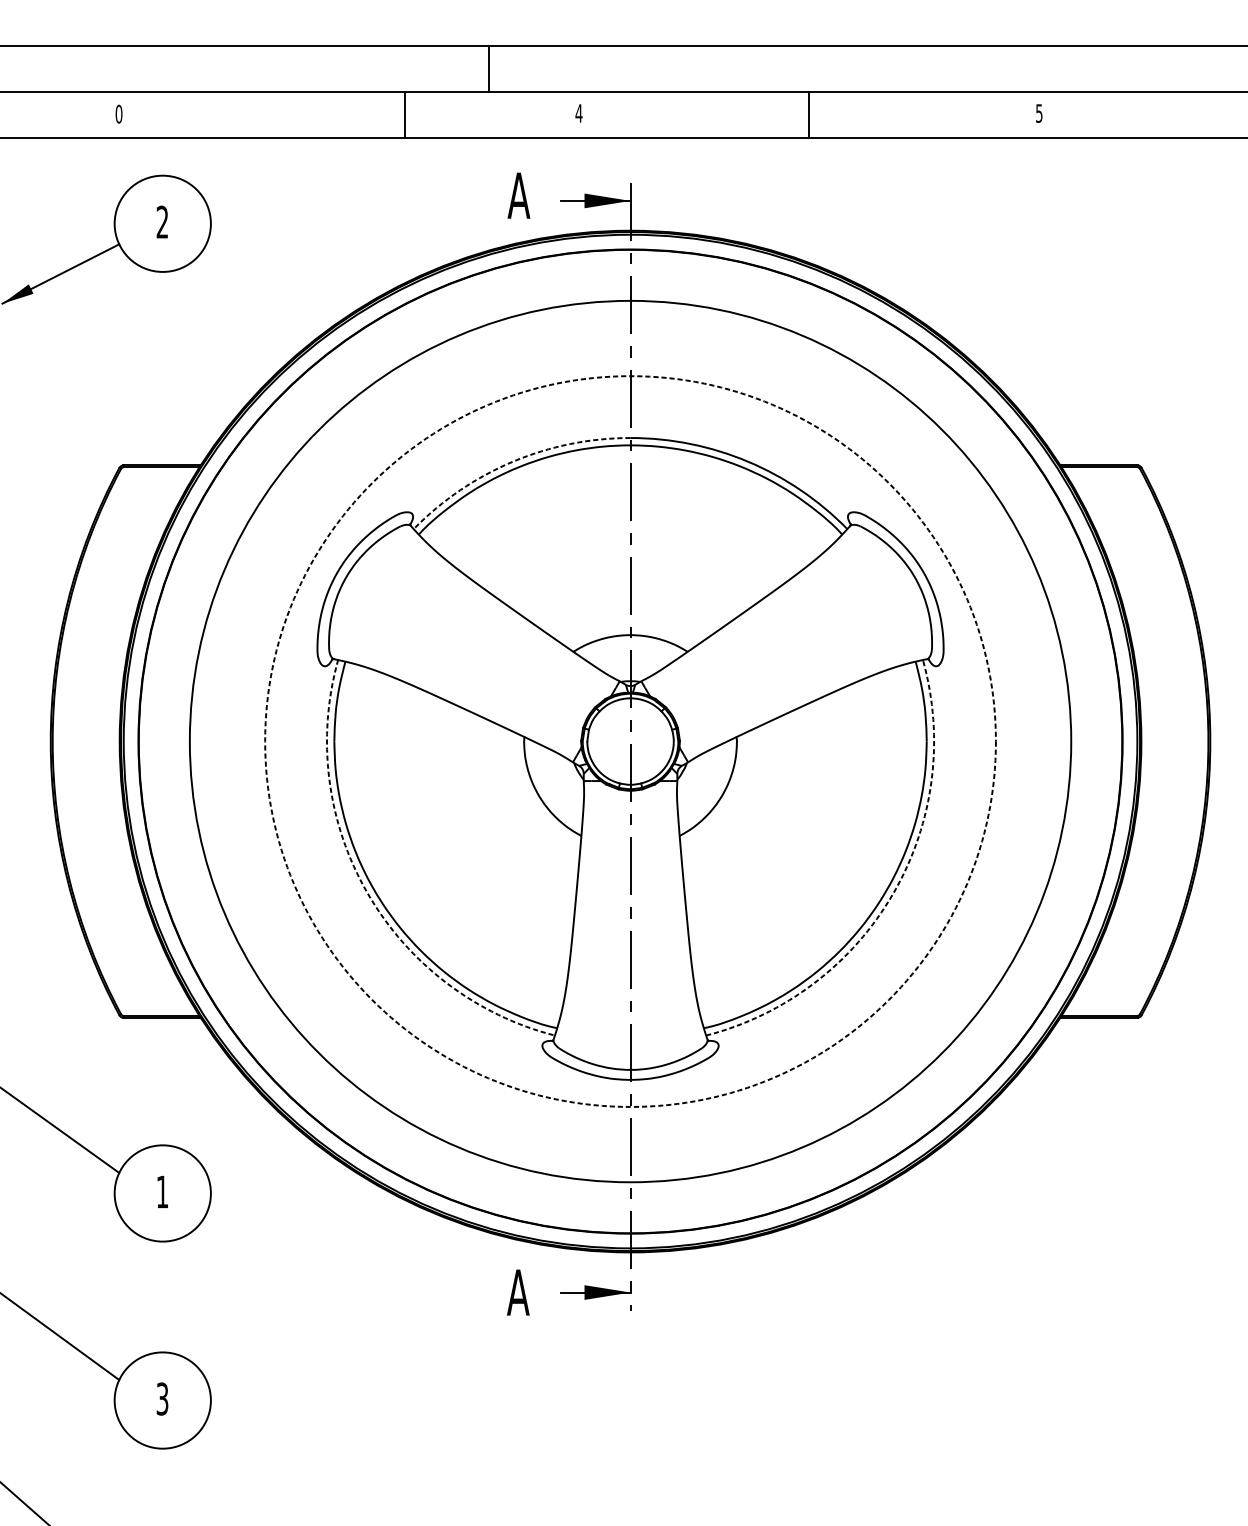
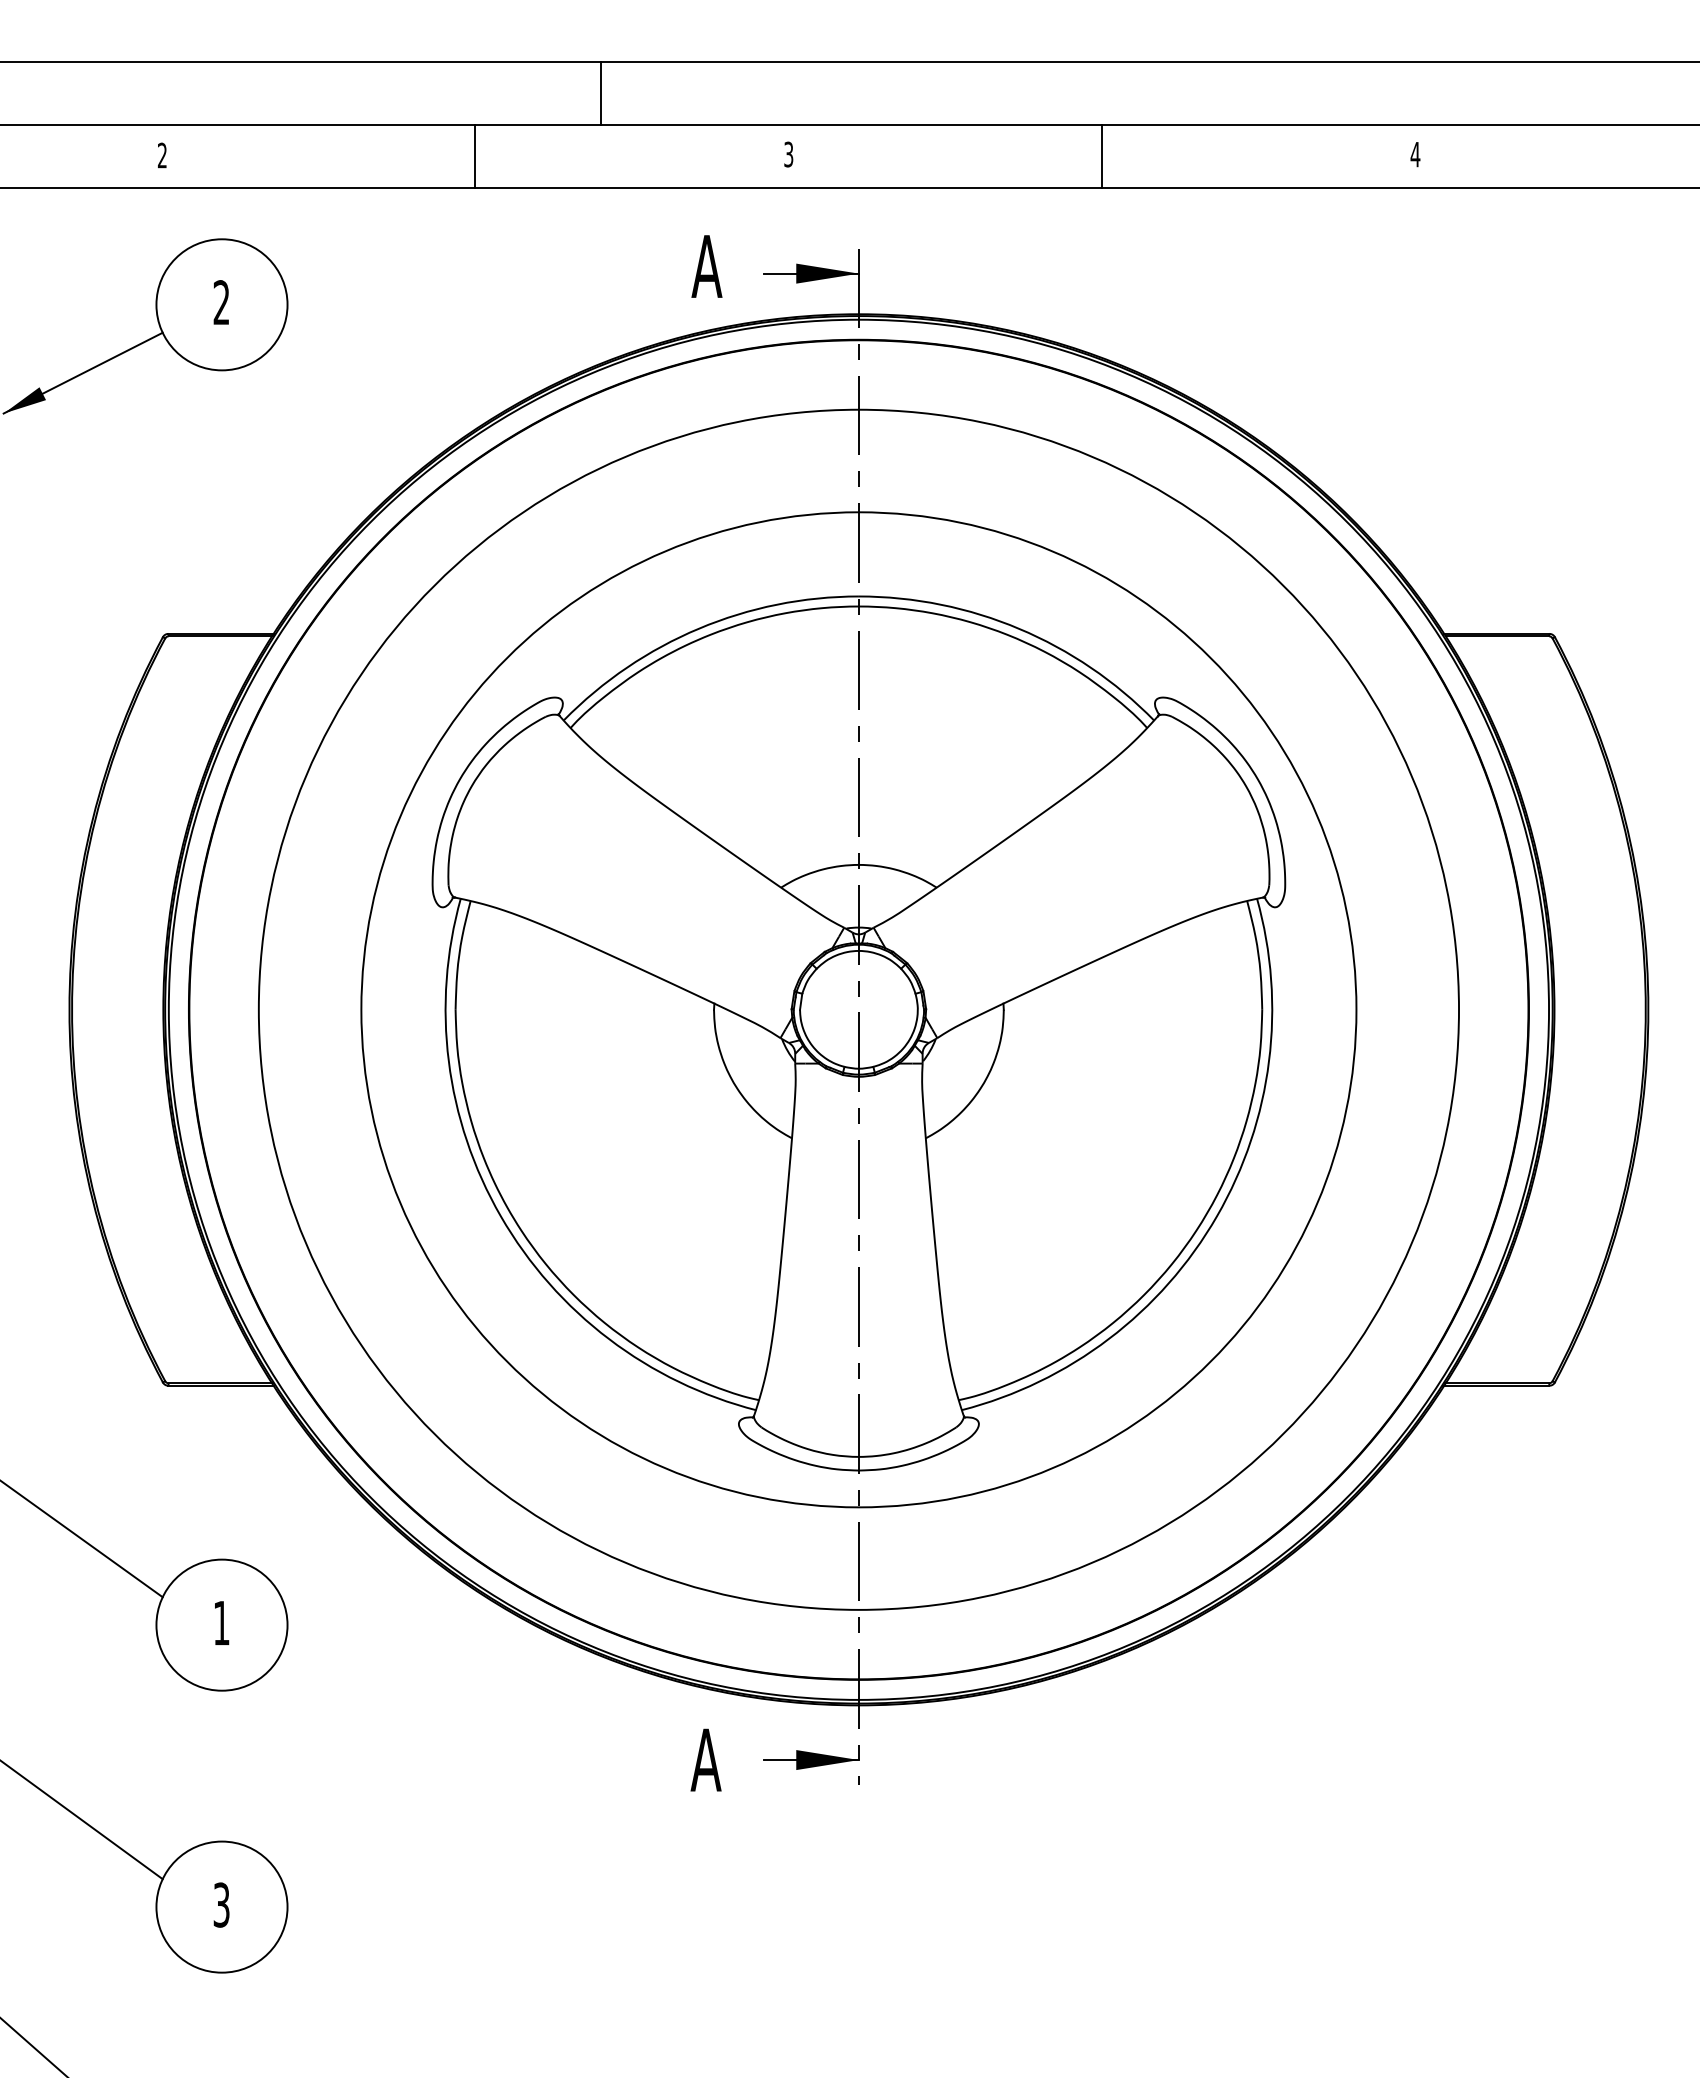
line: (488, 68) -> (600, 93), moved
text: (578, 113) -> (788, 154), 4 -> 3
text: (1039, 113) -> (1415, 154), 5 -> 4
text: (119, 114) -> (162, 155), 0 -> 2
line: (404, 114) -> (475, 155), moved
arc: (513, 461) -> (699, 628), dashed -> solid
circle: (630, 741) -> (858, 1009), dashed -> solid
arc: (367, 893) -> (500, 1216), dashed -> solid
arc: (893, 893) -> (1217, 1216), dashed -> solid

